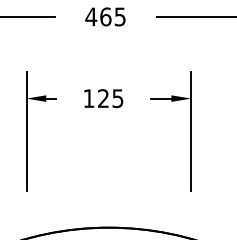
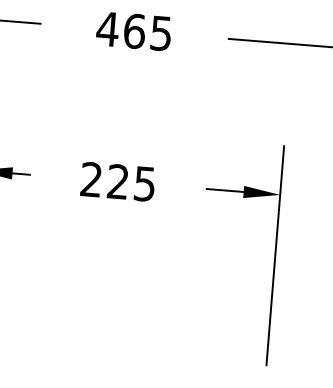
text: (88, 98) -> (90, 179), 125 -> 225

